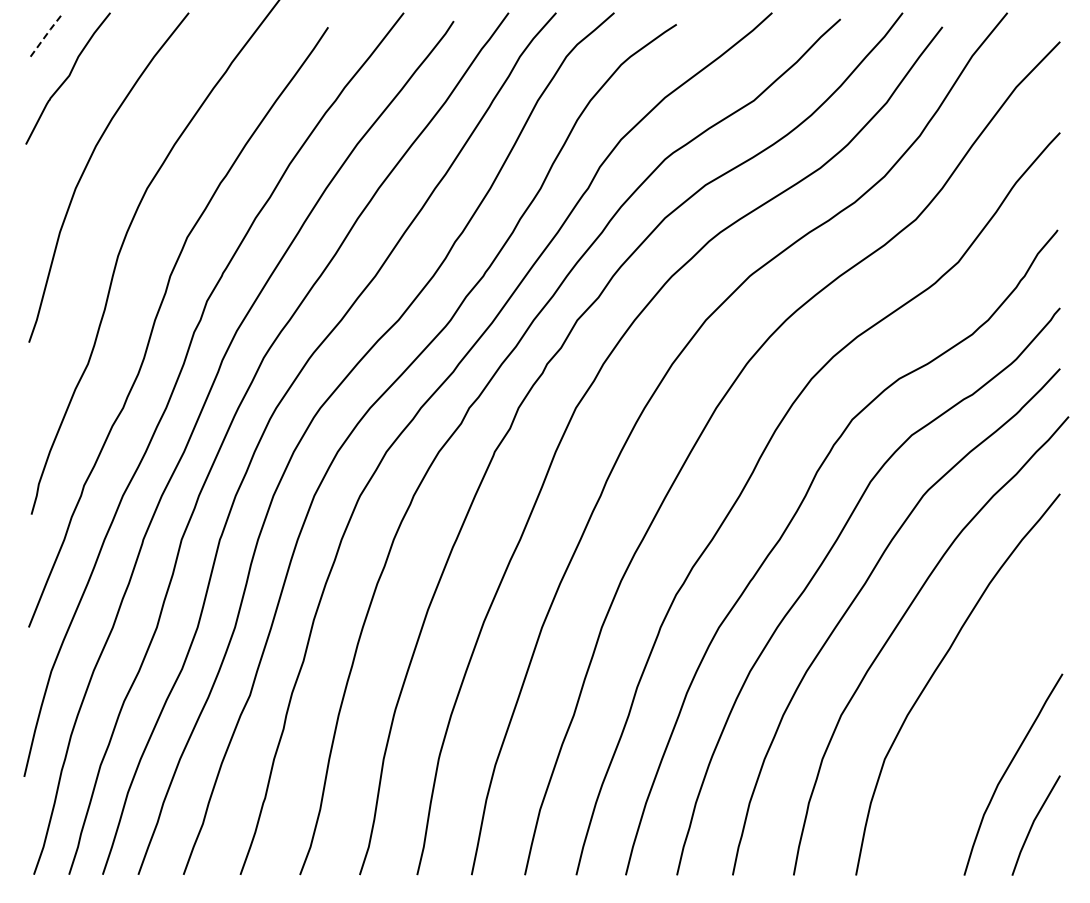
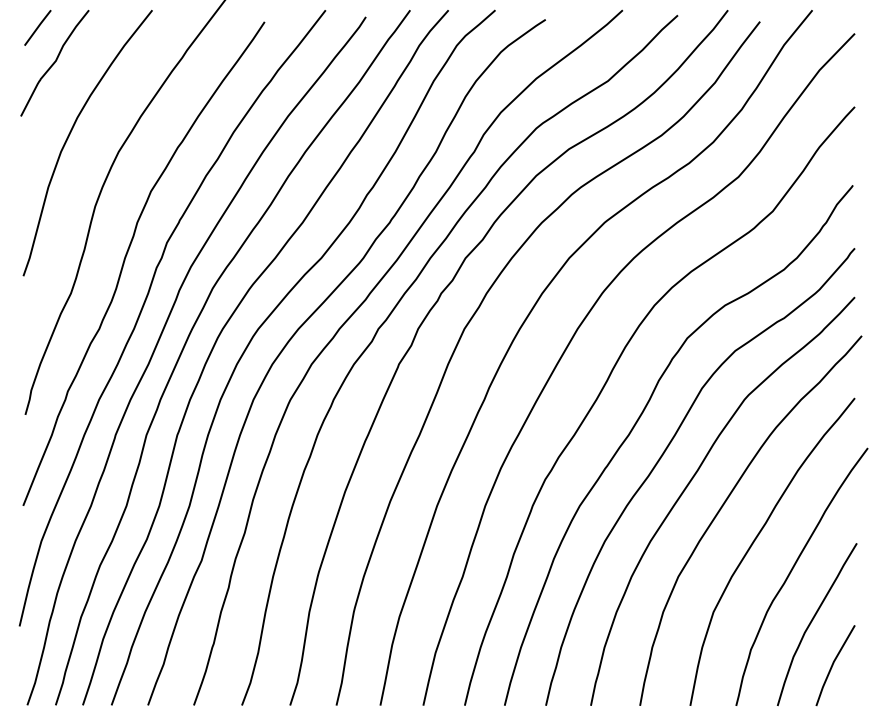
line: (47, 33) -> (38, 26), dashed -> solid
curve: (983, 706) -> (793, 569), added

